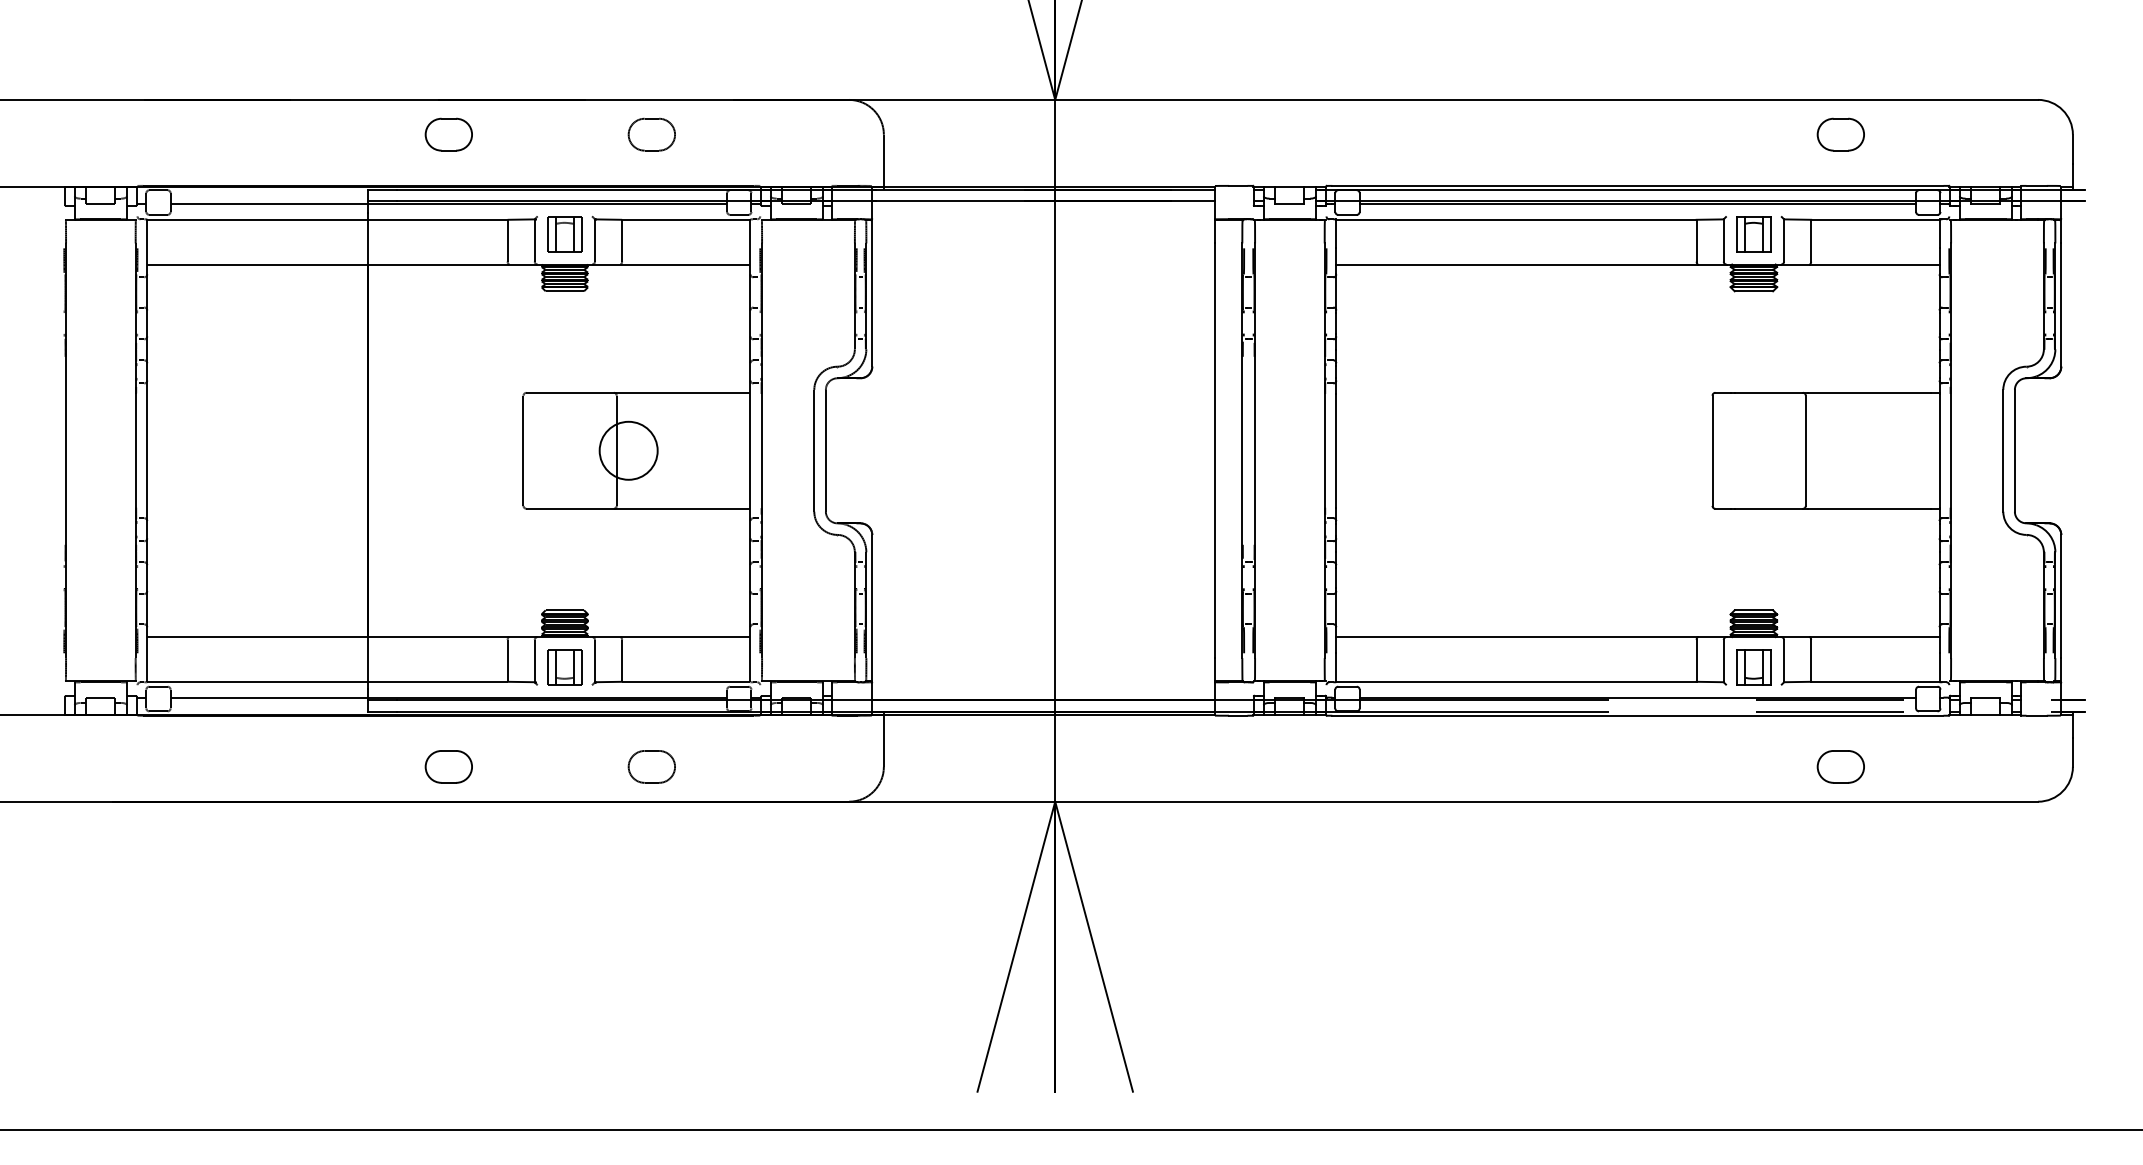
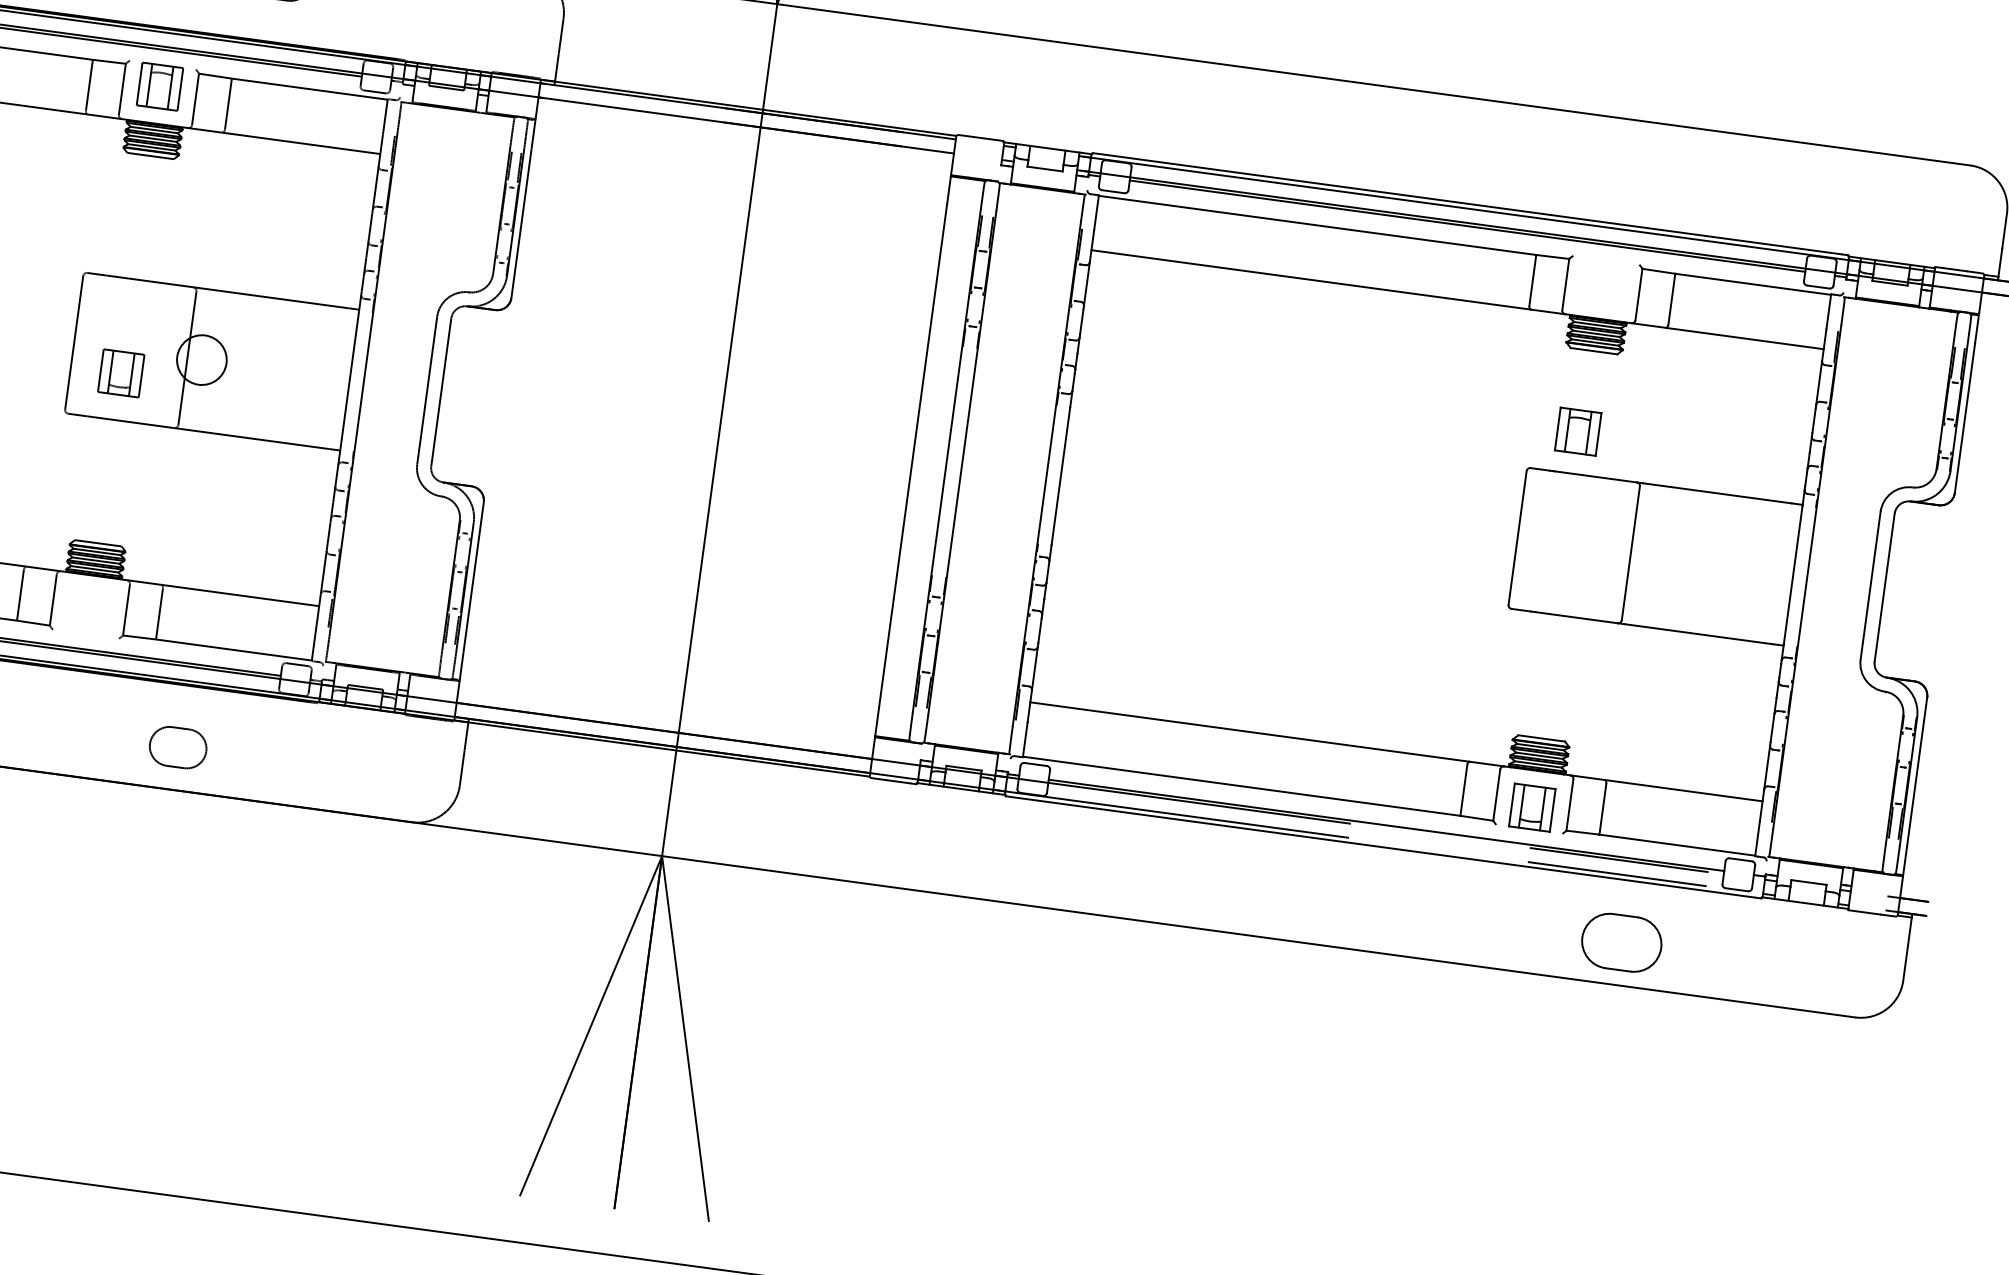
part: (1840, 134) -> (1724, 175), removed
part: (1753, 234) -> (1577, 432), moved
circle: (628, 450) -> (201, 359), size x0.7
part: (564, 667) -> (120, 373), moved
part: (1840, 766) -> (1621, 942), size x1.4

